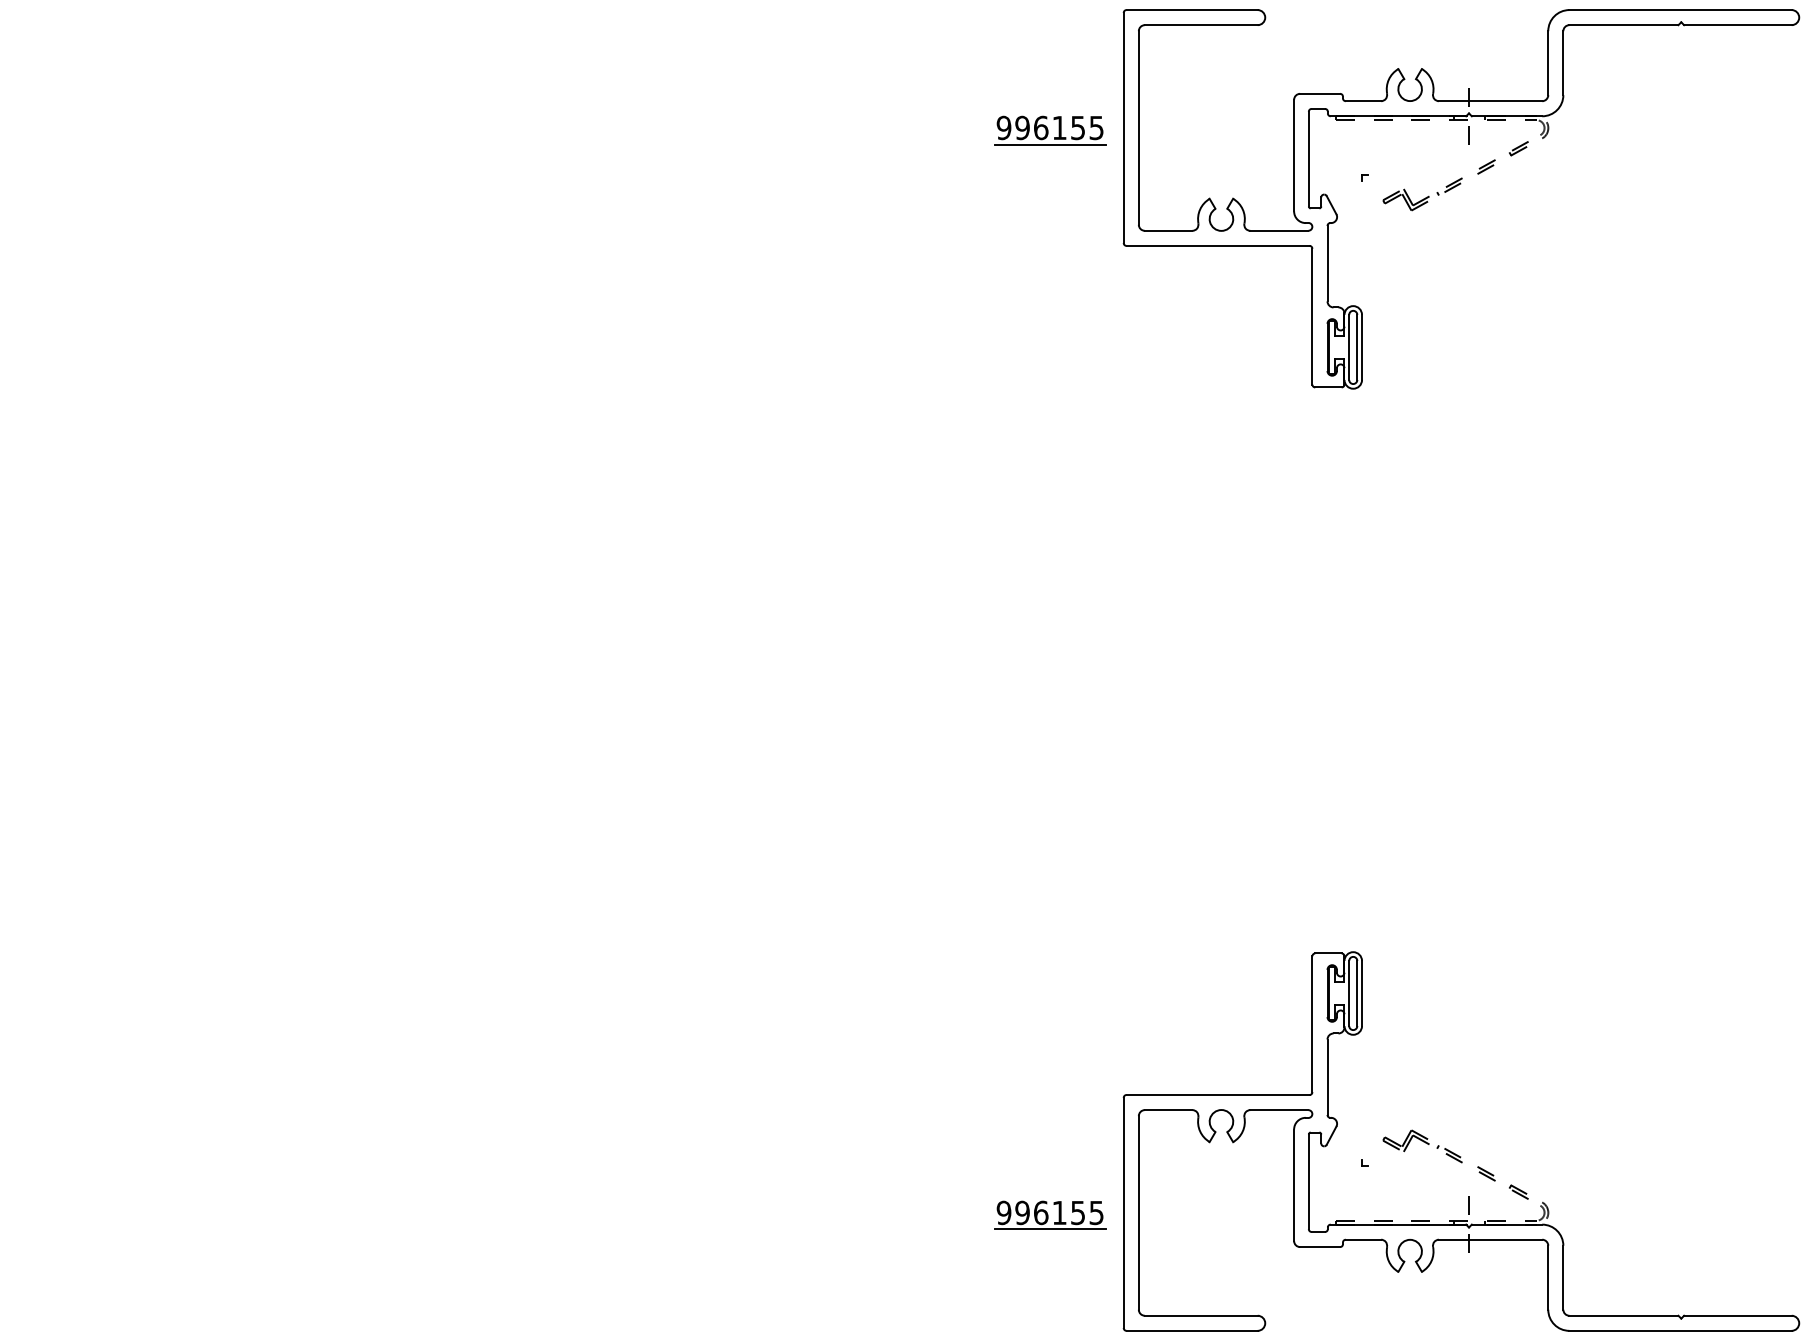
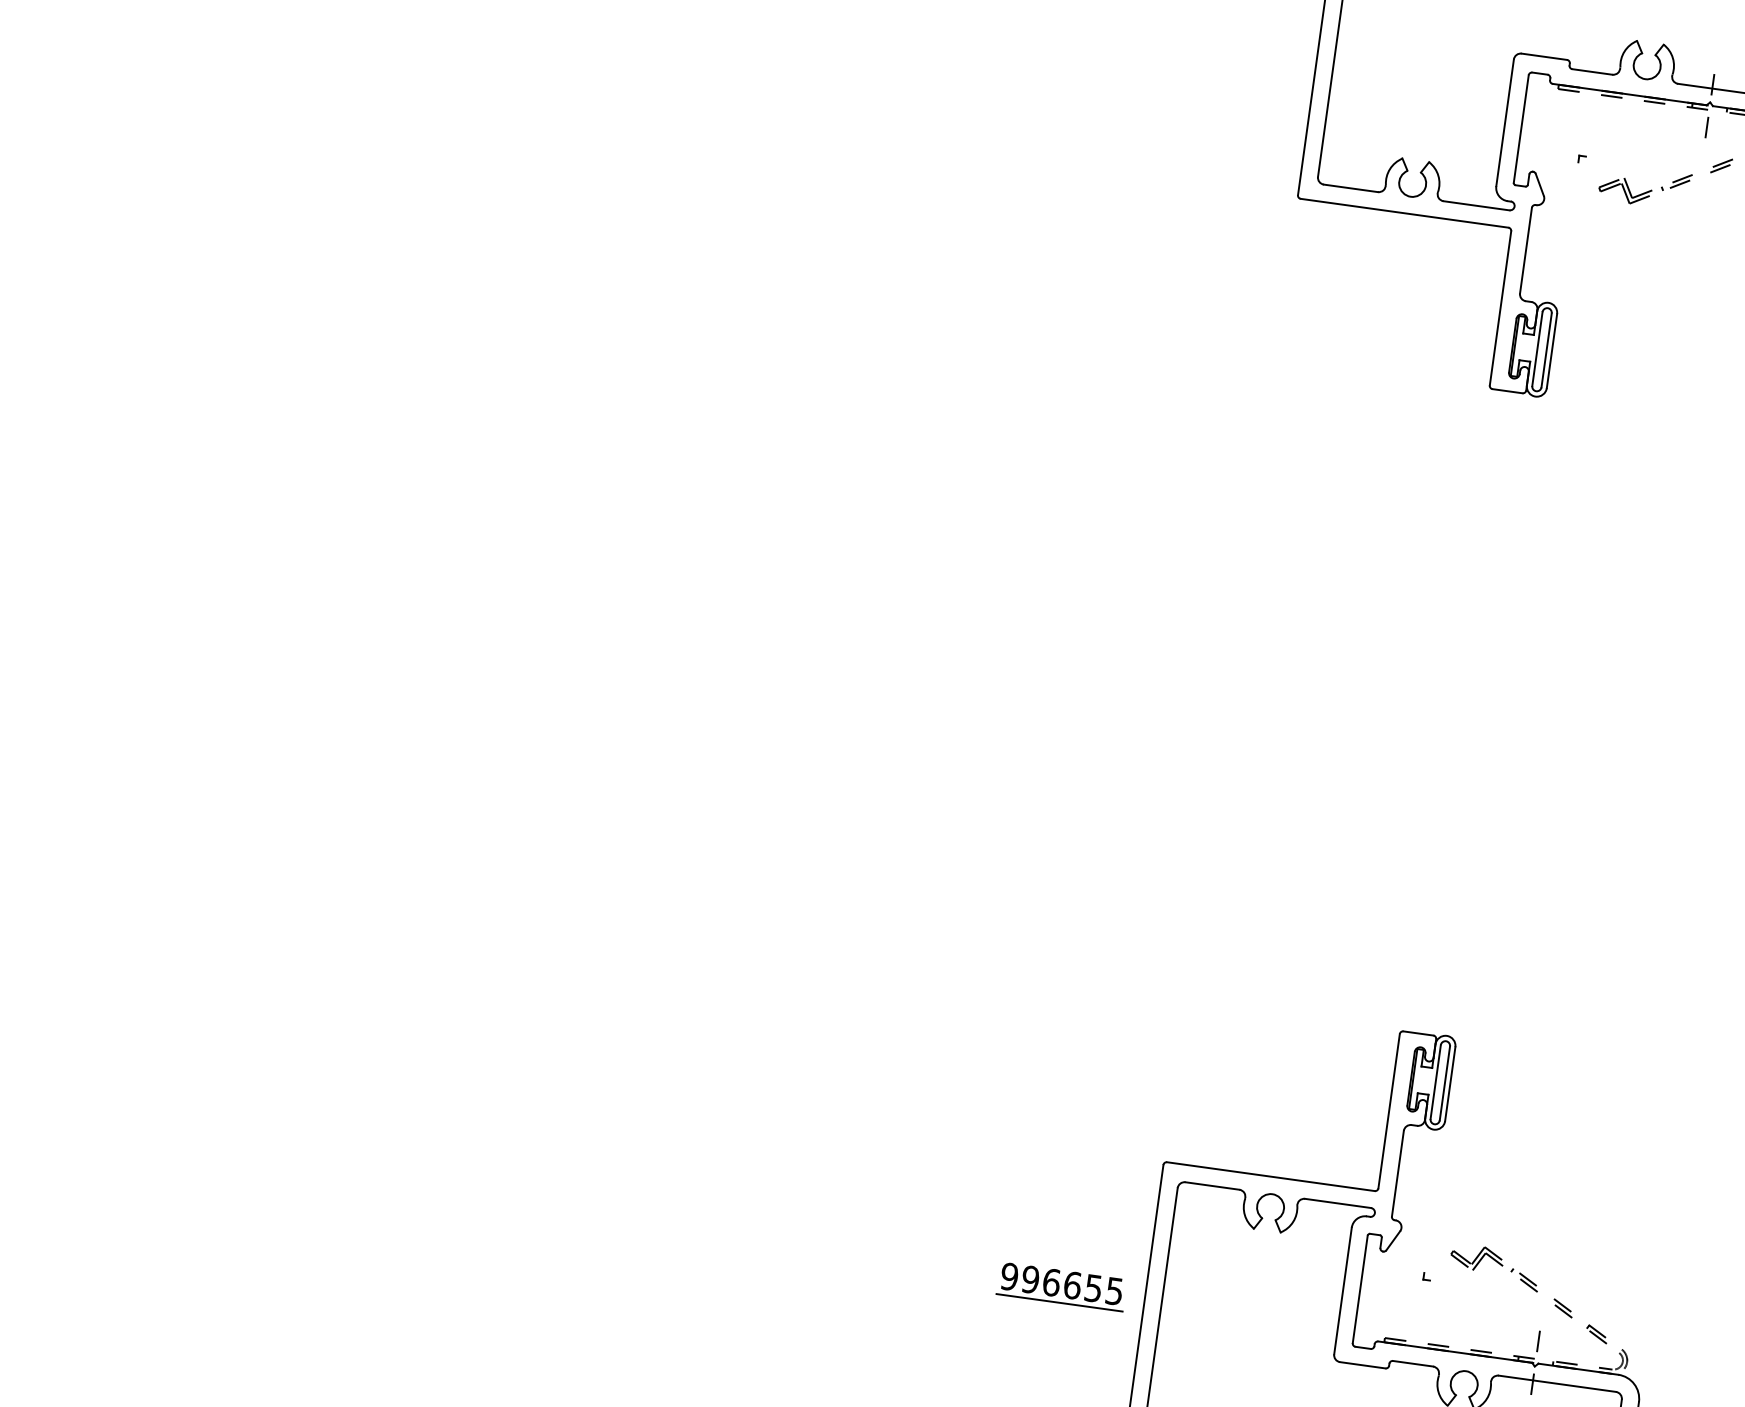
part: (1050, 130) -> (1232, 55), removed
text: (1059, 1212) -> (1072, 1285), 996155 -> 996655

